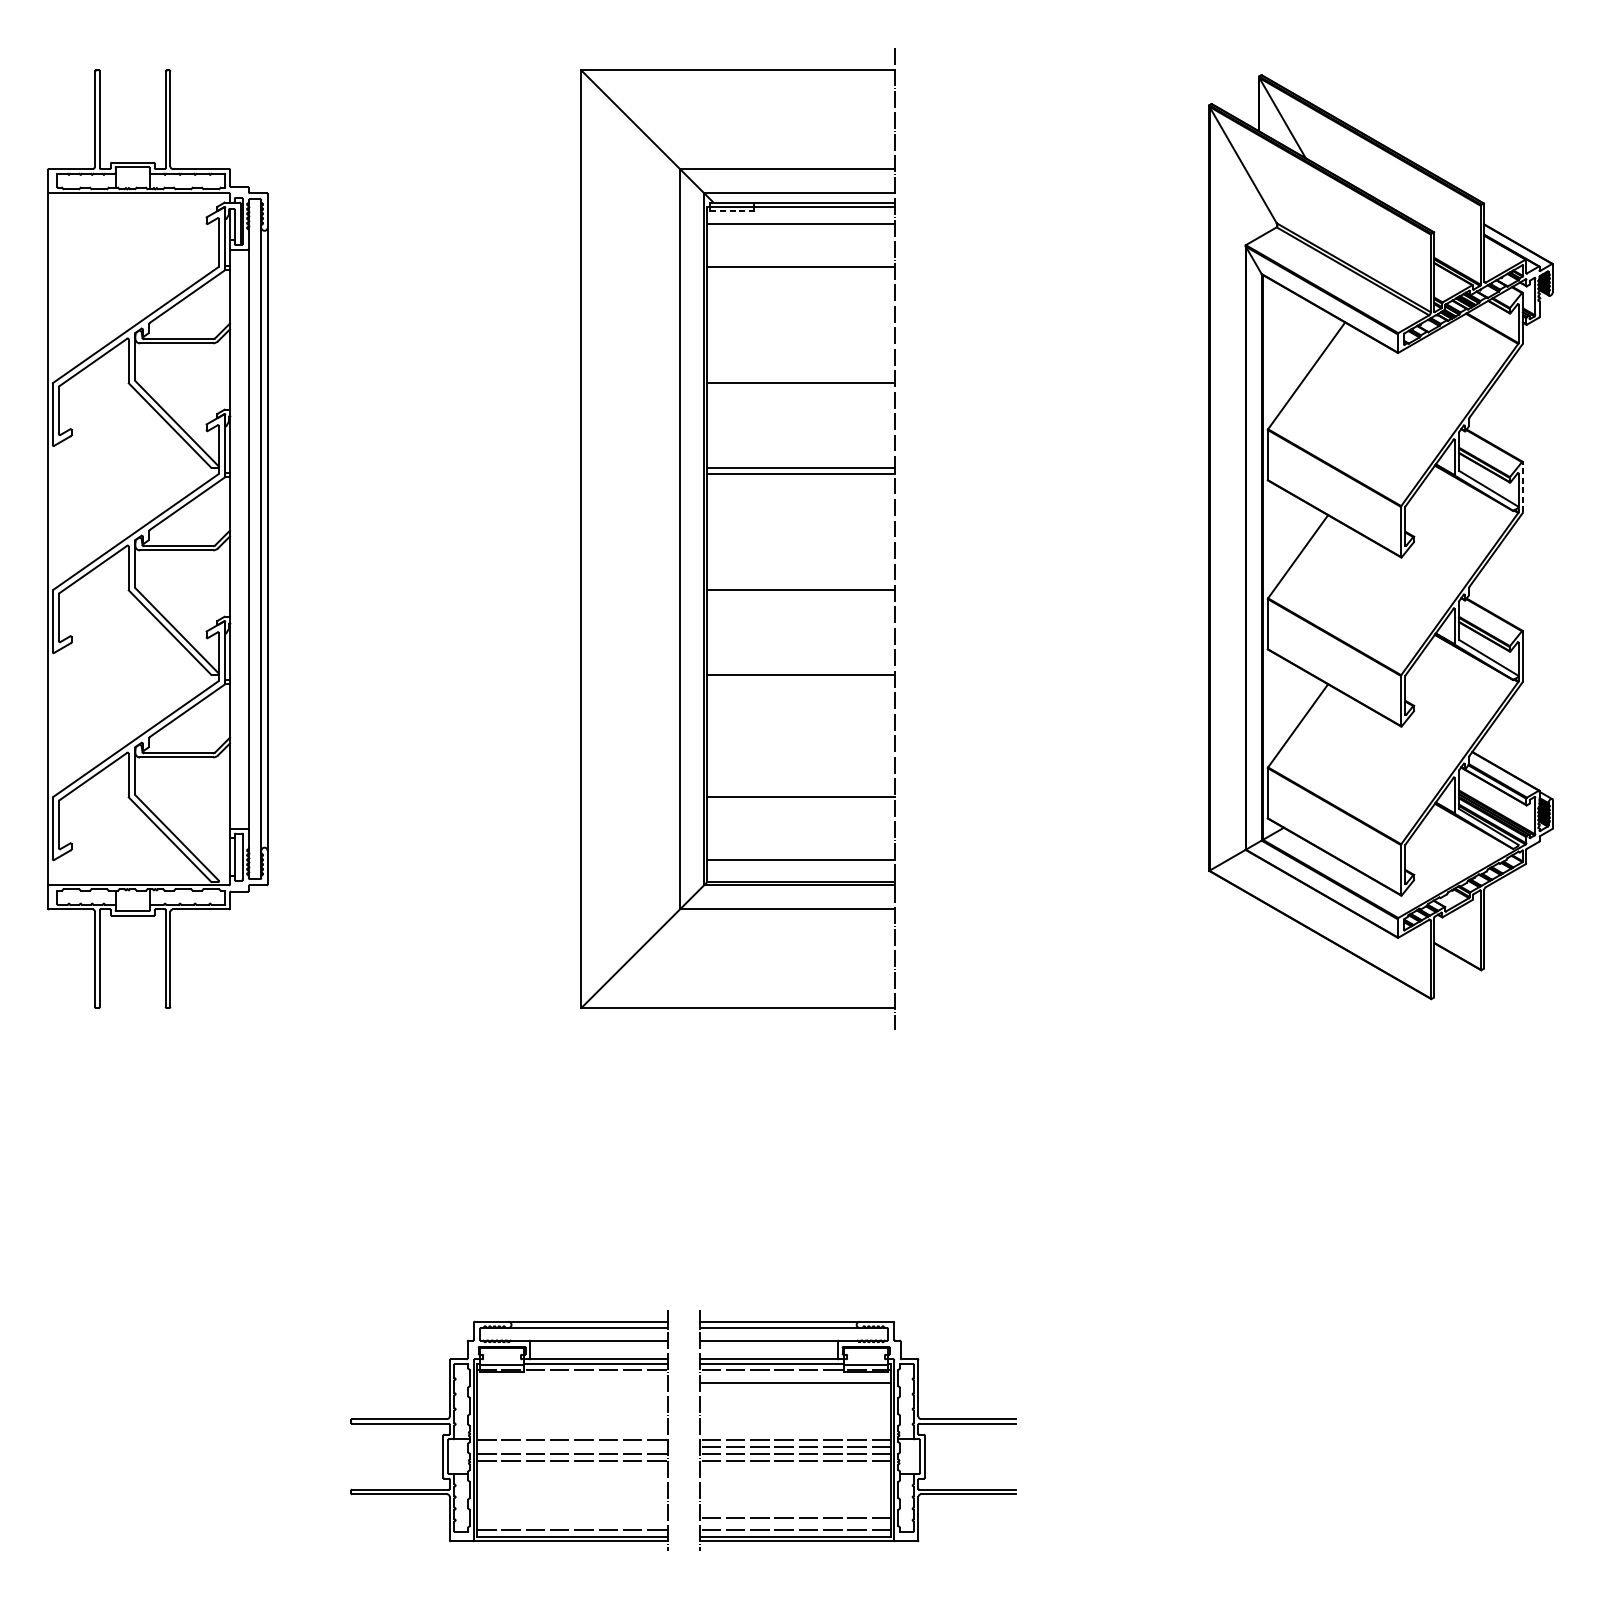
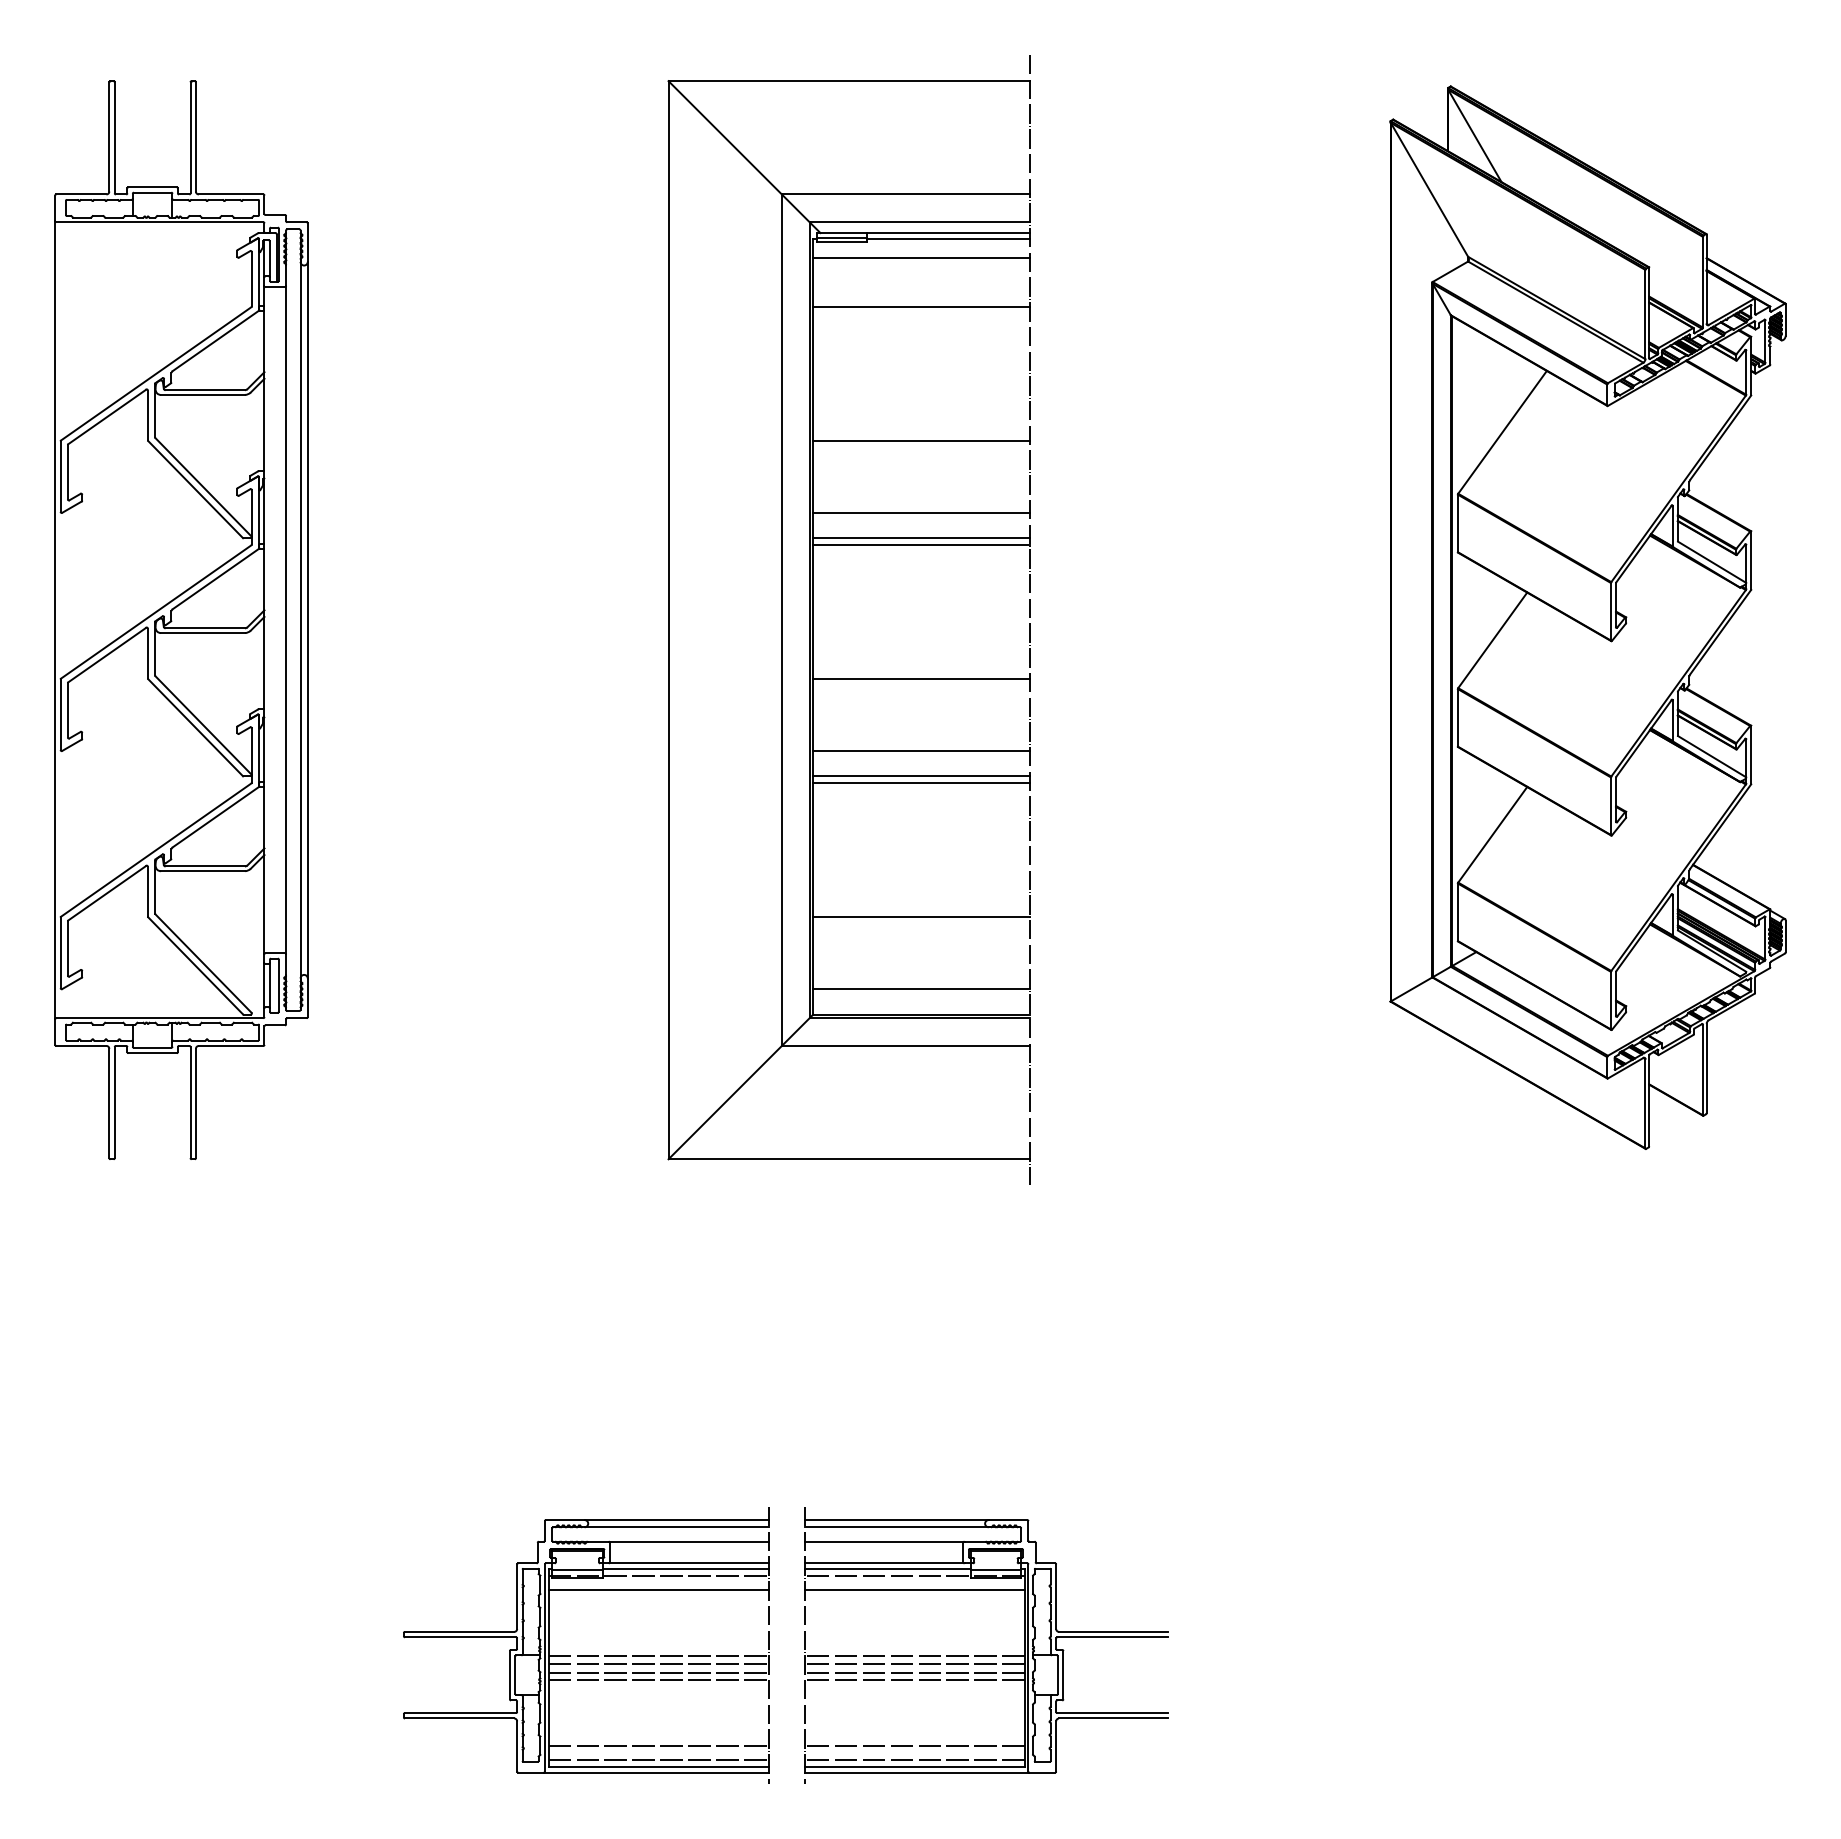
line: (732, 210) -> (842, 242), dashed -> solid
line: (801, 445) -> (921, 512), added
line: (1523, 487) -> (1751, 560), dashed -> solid
line: (801, 653) -> (921, 751), added
line: (801, 681) -> (921, 783), added
line: (572, 1383) -> (658, 1590), added
line: (572, 1446) -> (658, 1663), added
line: (572, 1517) -> (658, 1745), added

